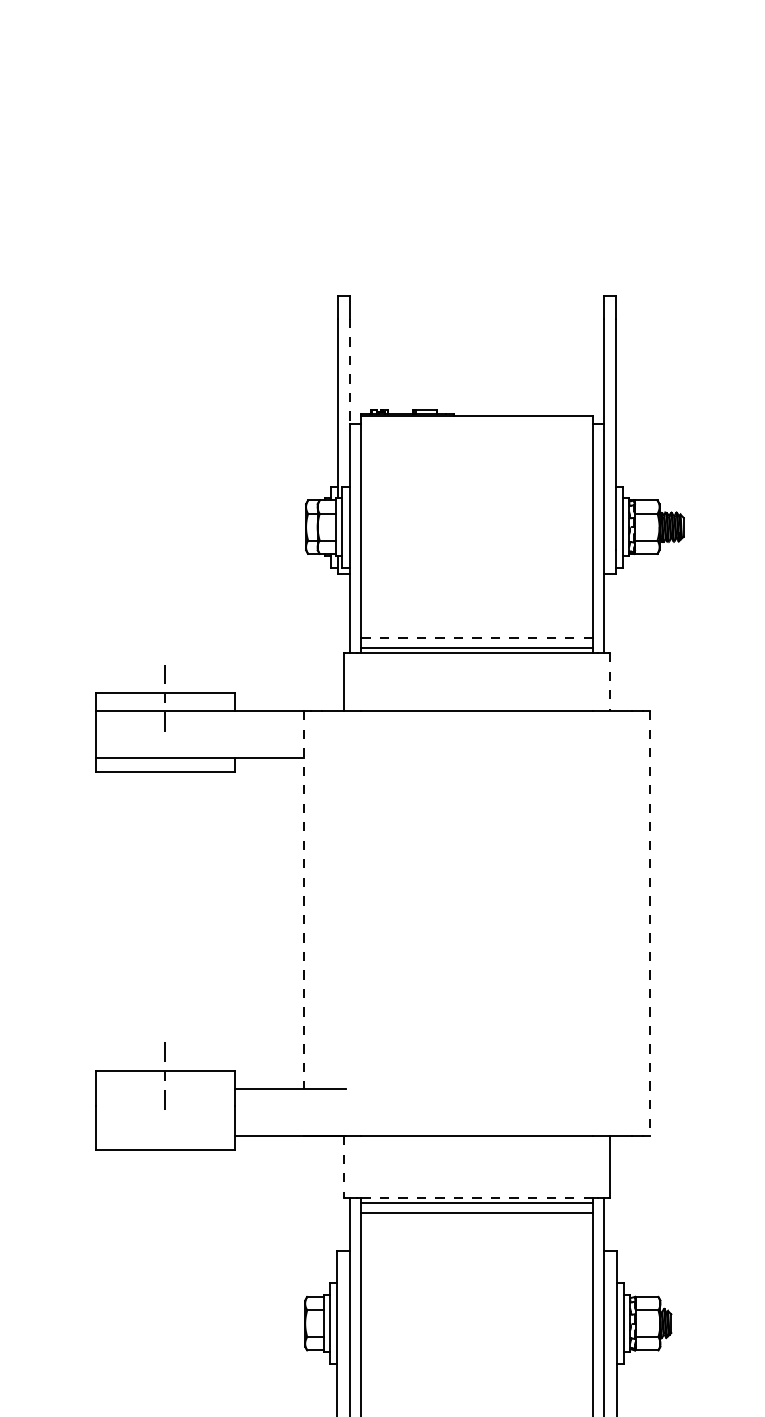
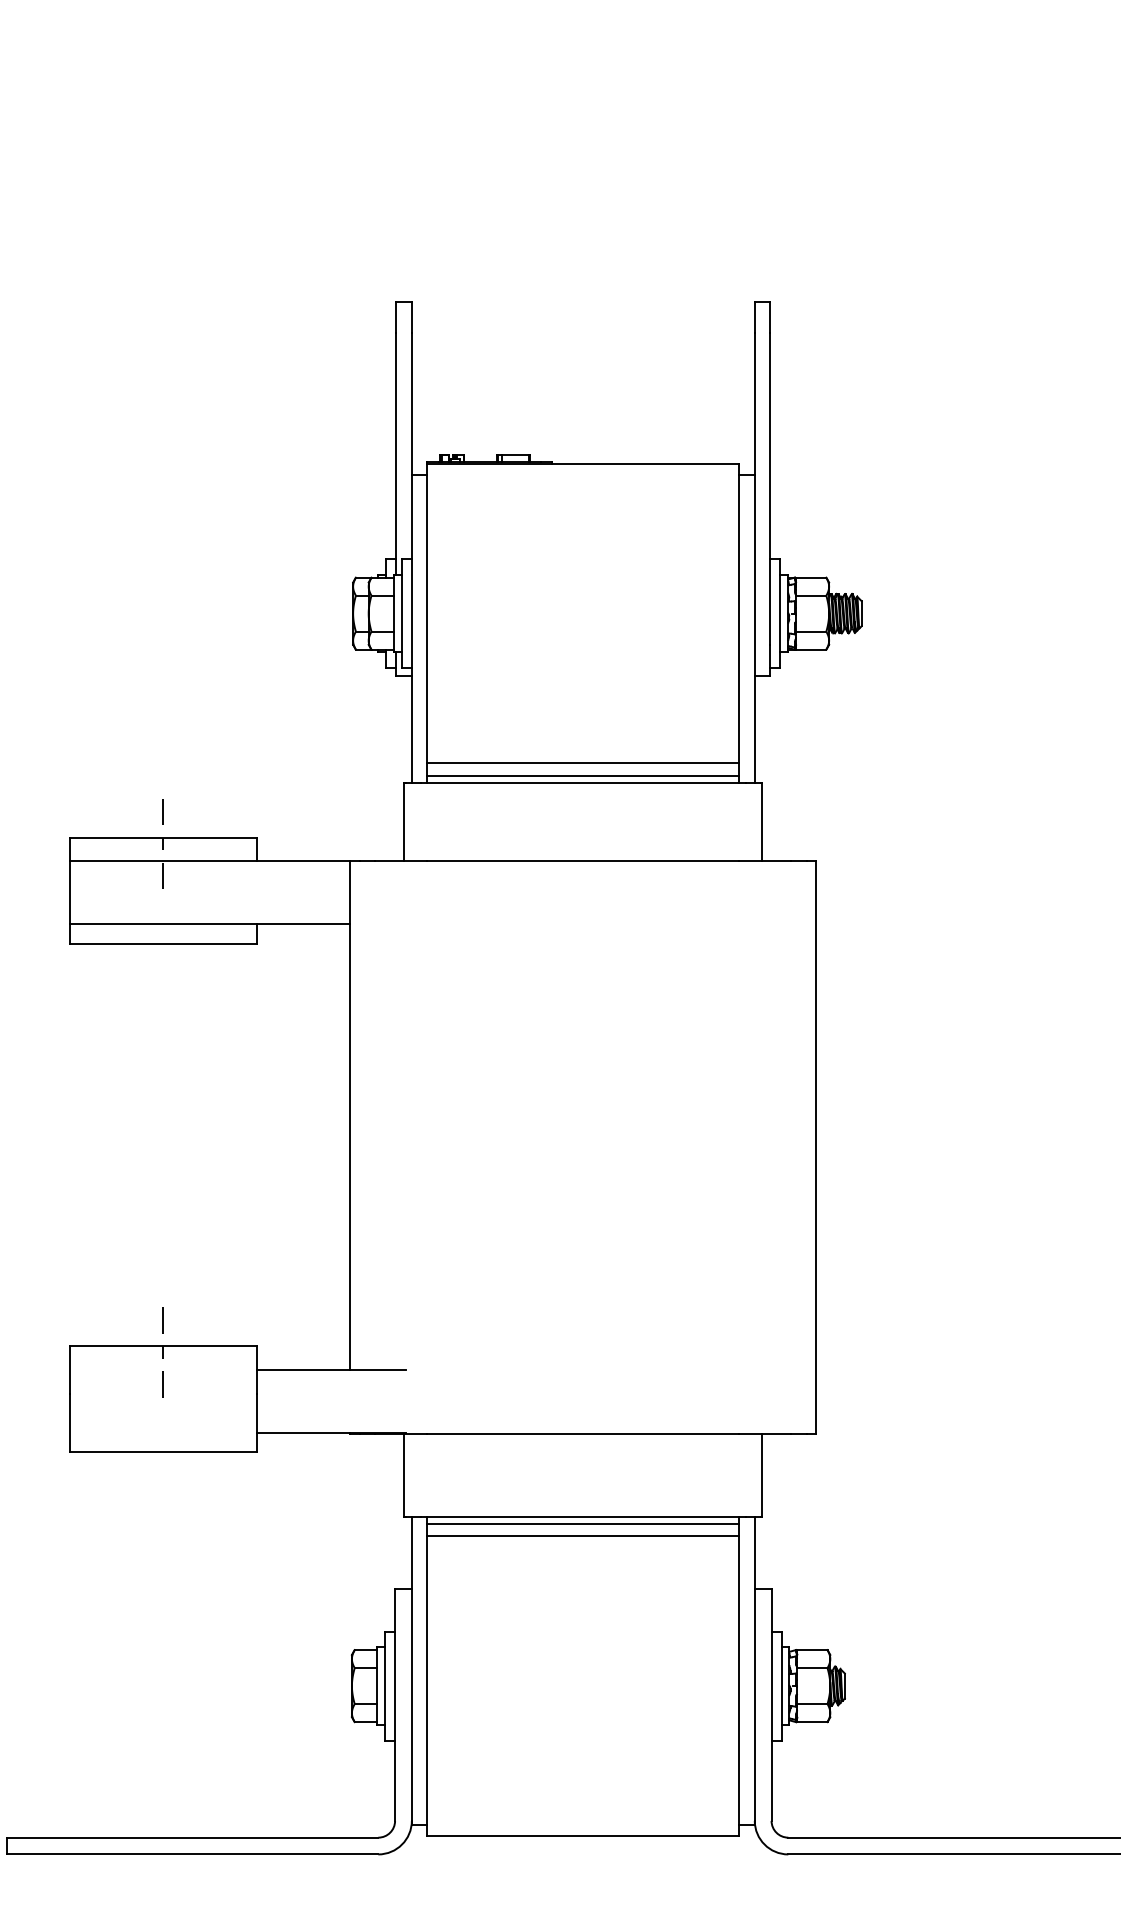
line: (349, 371) -> (411, 404), dashed -> solid
line: (477, 638) -> (583, 763), dashed -> solid
line: (610, 682) -> (762, 822), dashed -> solid
line: (304, 900) -> (350, 1116), dashed -> solid
line: (650, 923) -> (816, 1147), dashed -> solid
line: (344, 1167) -> (404, 1475), dashed -> solid
line: (477, 1197) -> (583, 1516), dashed -> solid

